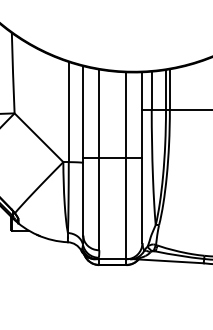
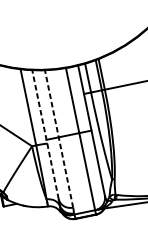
line: (83, 150) -> (45, 134), solid -> dashed
line: (99, 159) -> (59, 138), solid -> dashed

